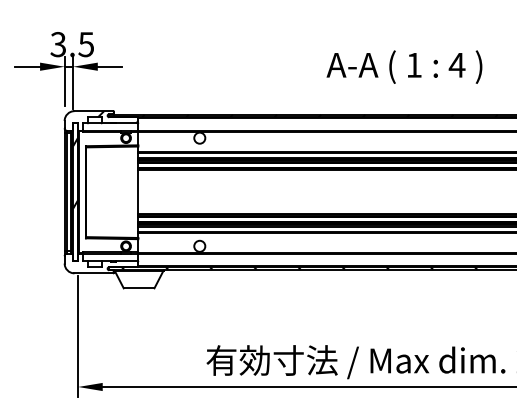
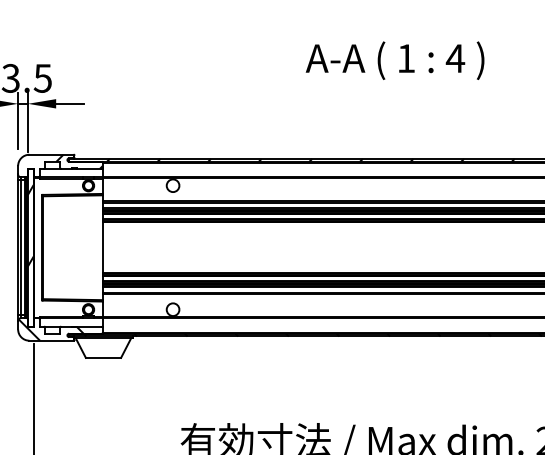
text: (404, 66) -> (395, 59), moved
hatch: (93, 263) -> (51, 329), added

